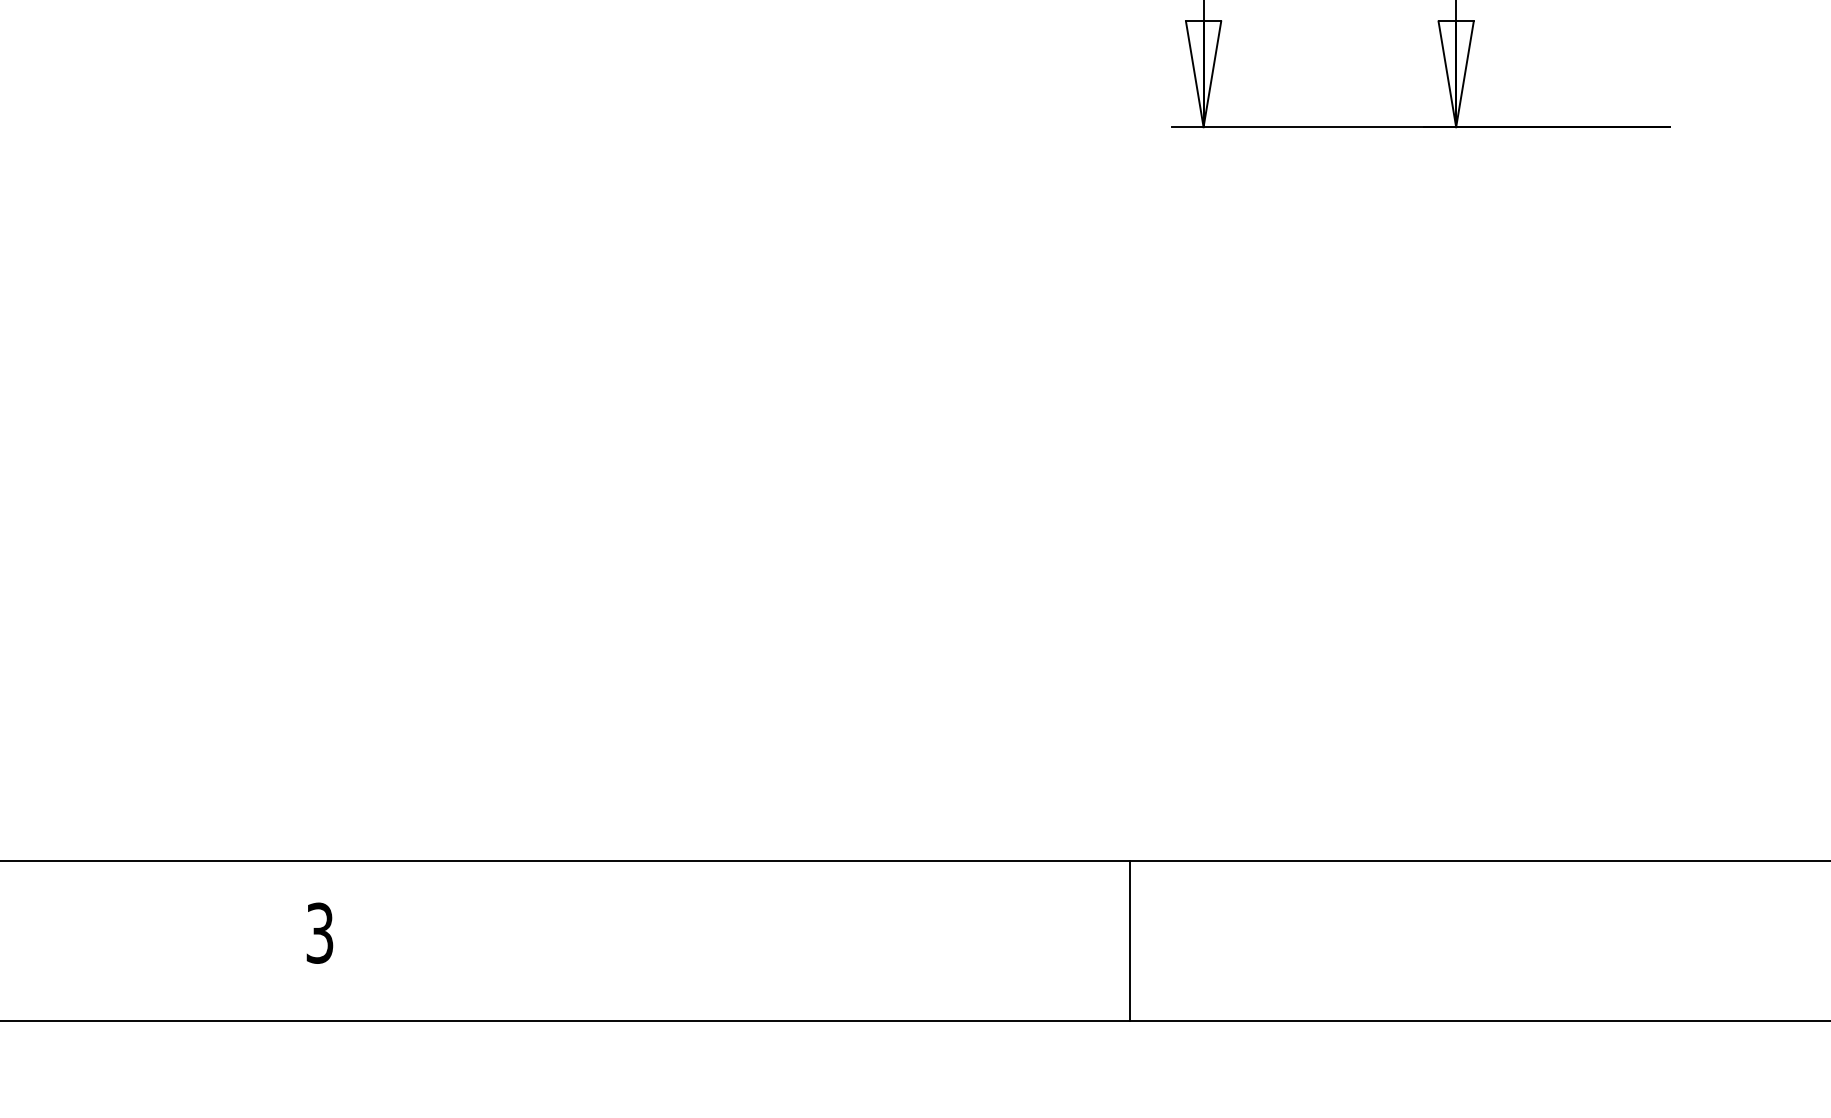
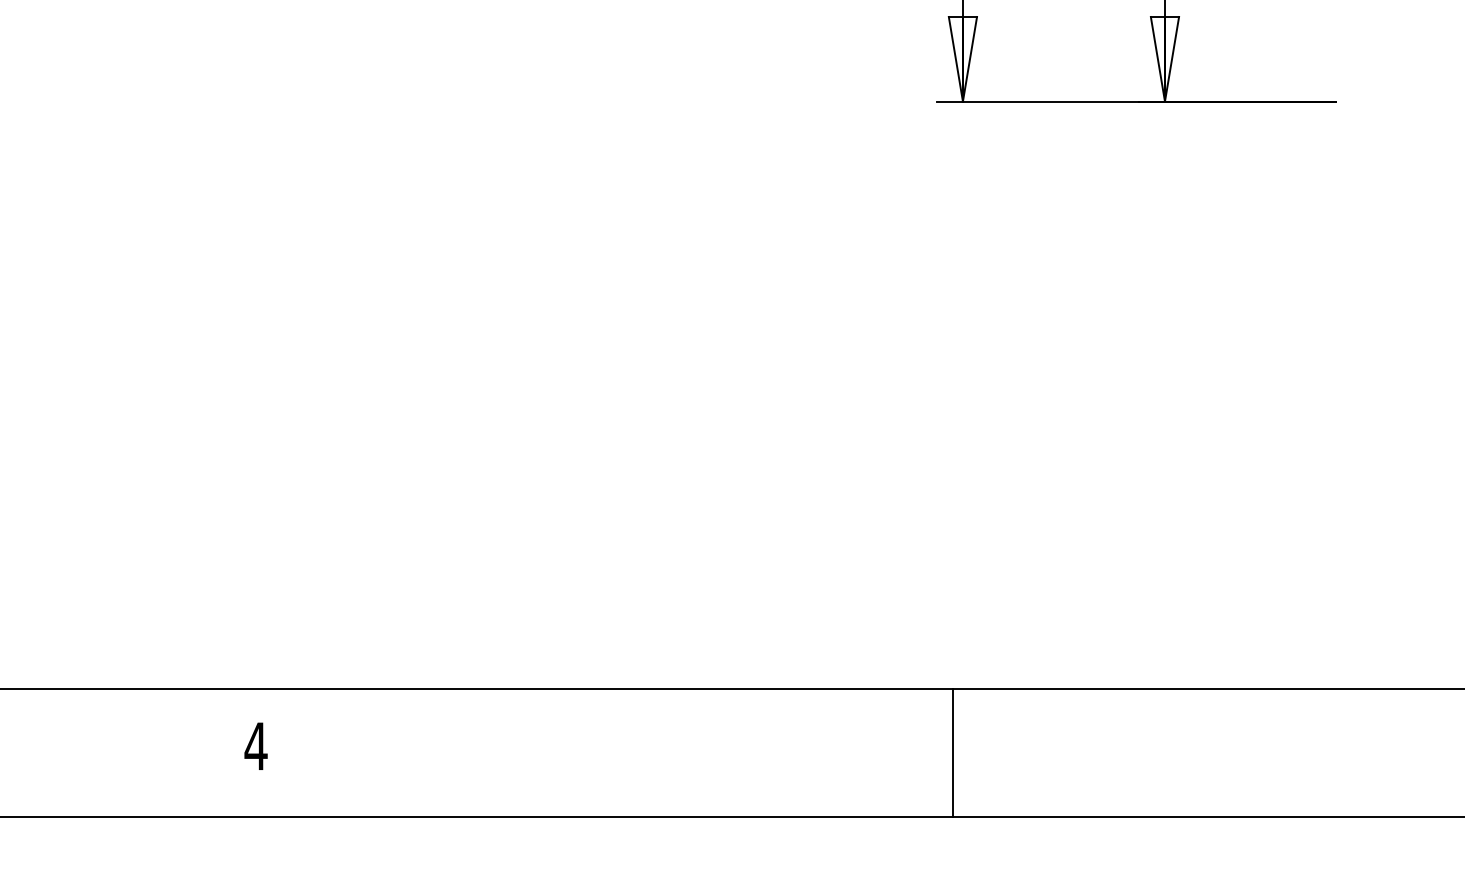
text: (319, 932) -> (255, 745), 3 -> 4
line: (1129, 940) -> (953, 752), moved

